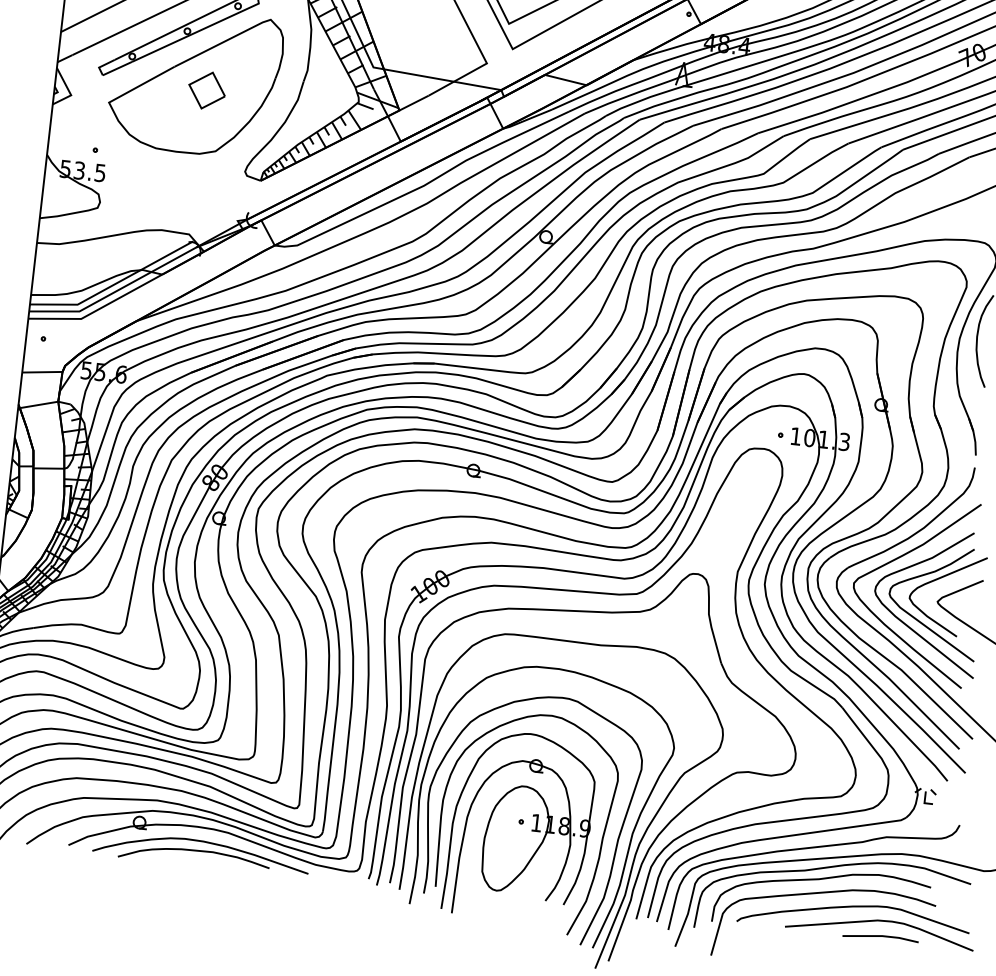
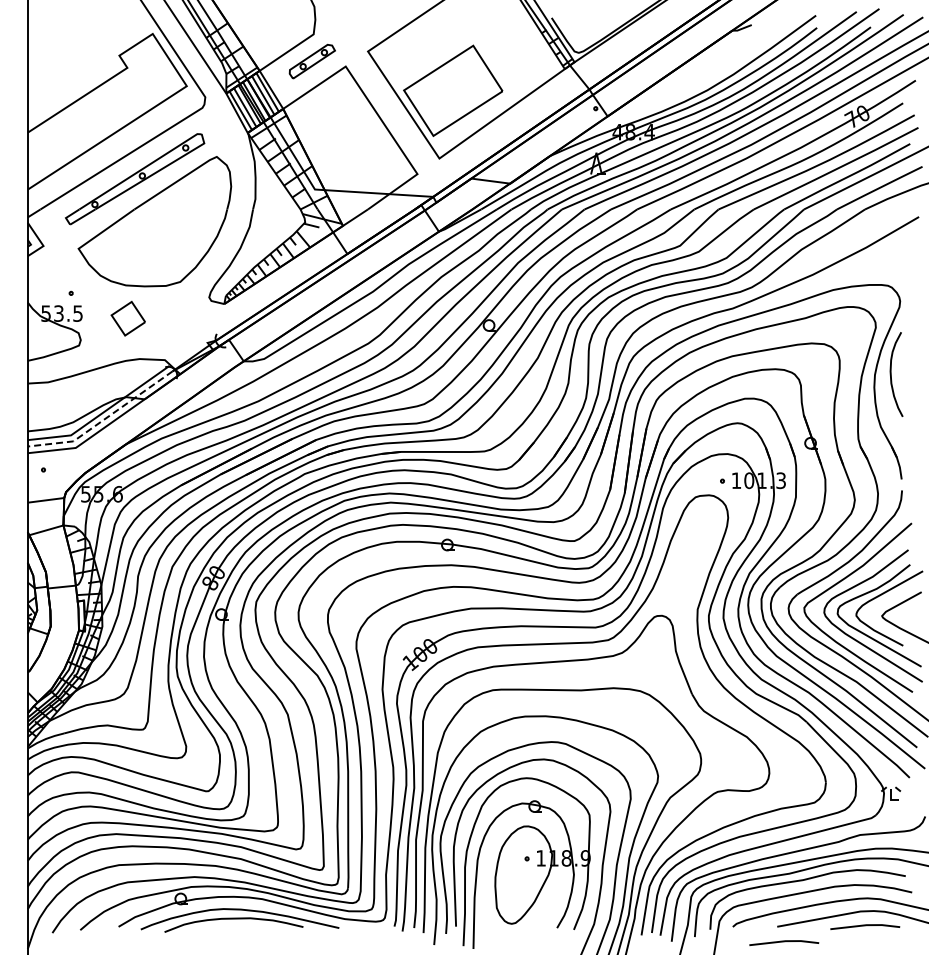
part: (206, 90) -> (127, 318), moved
line: (116, 291) -> (104, 419), solid -> dashed
line: (790, 944) -> (784, 942), added

